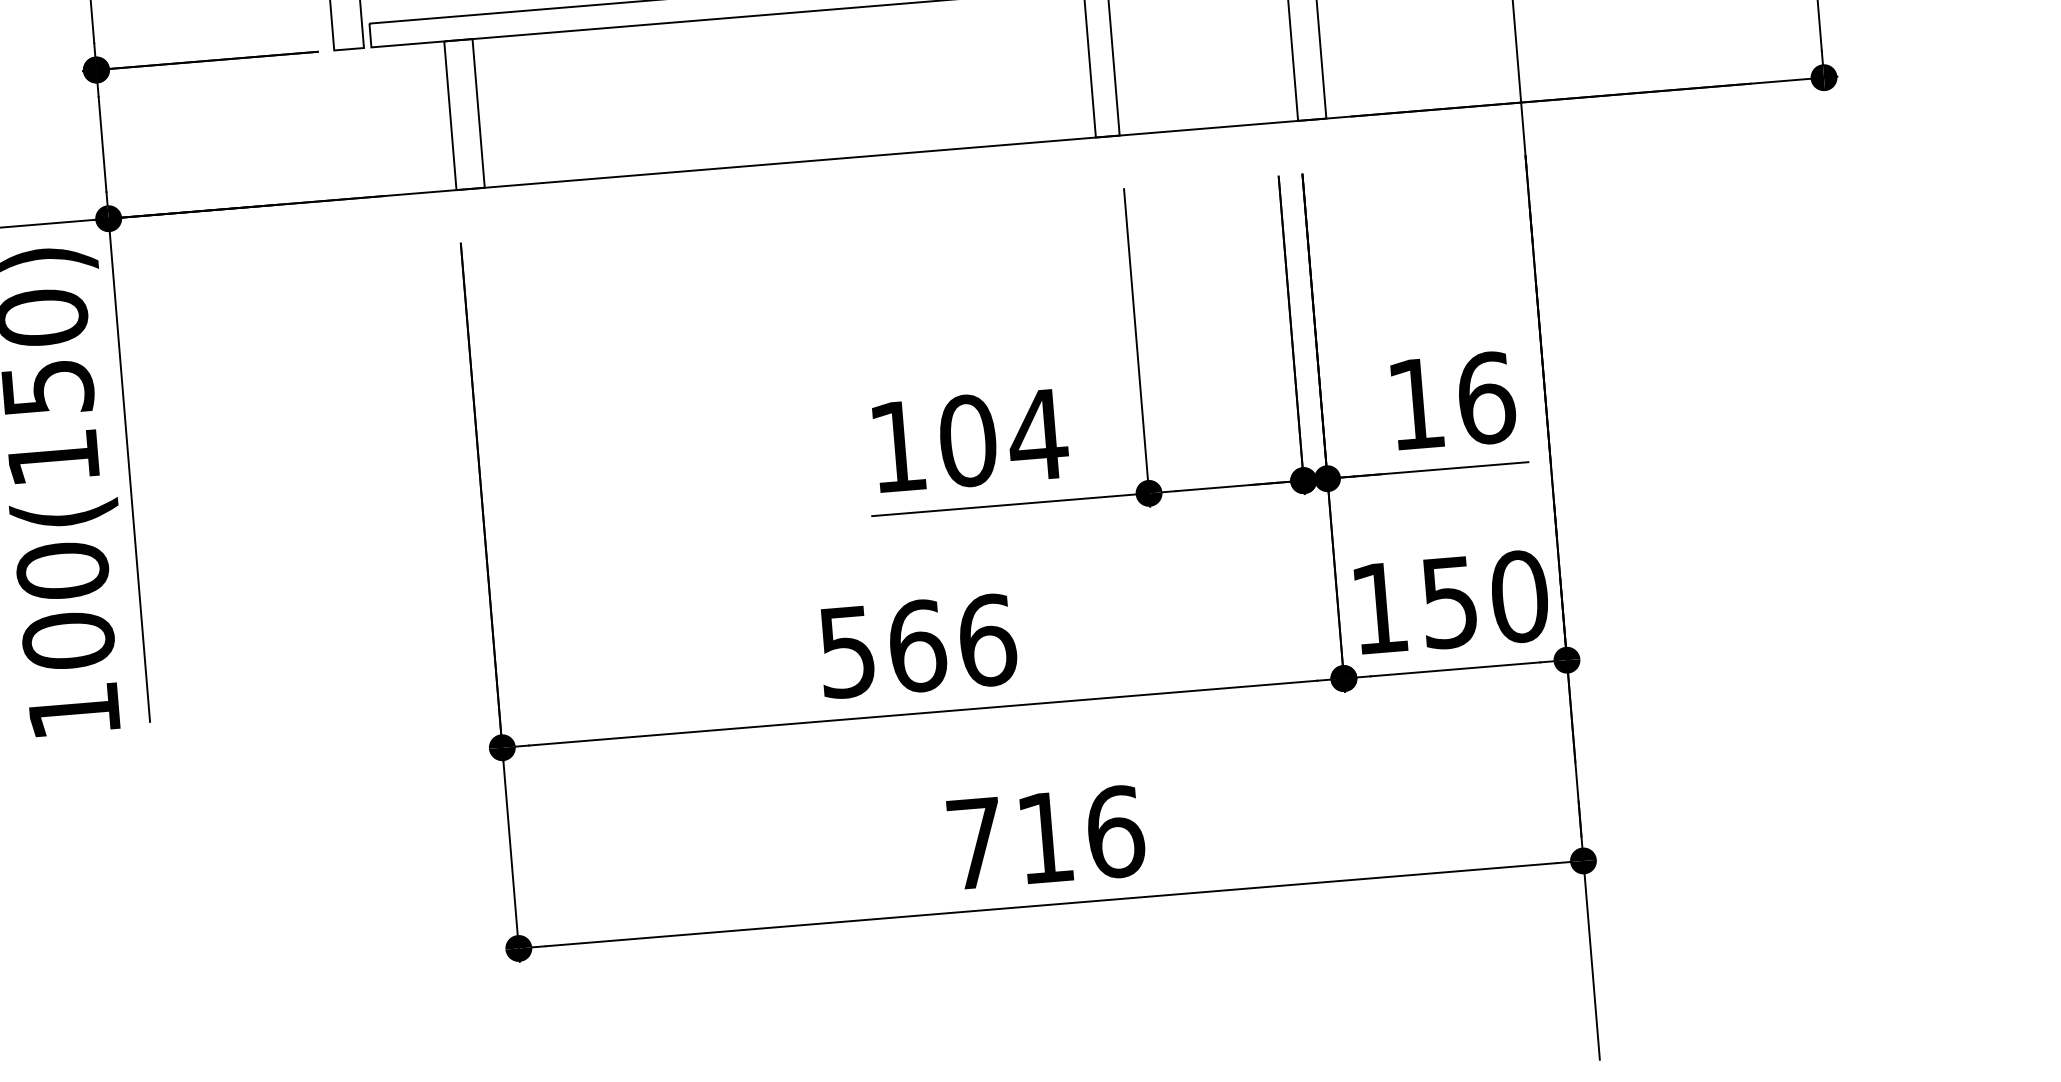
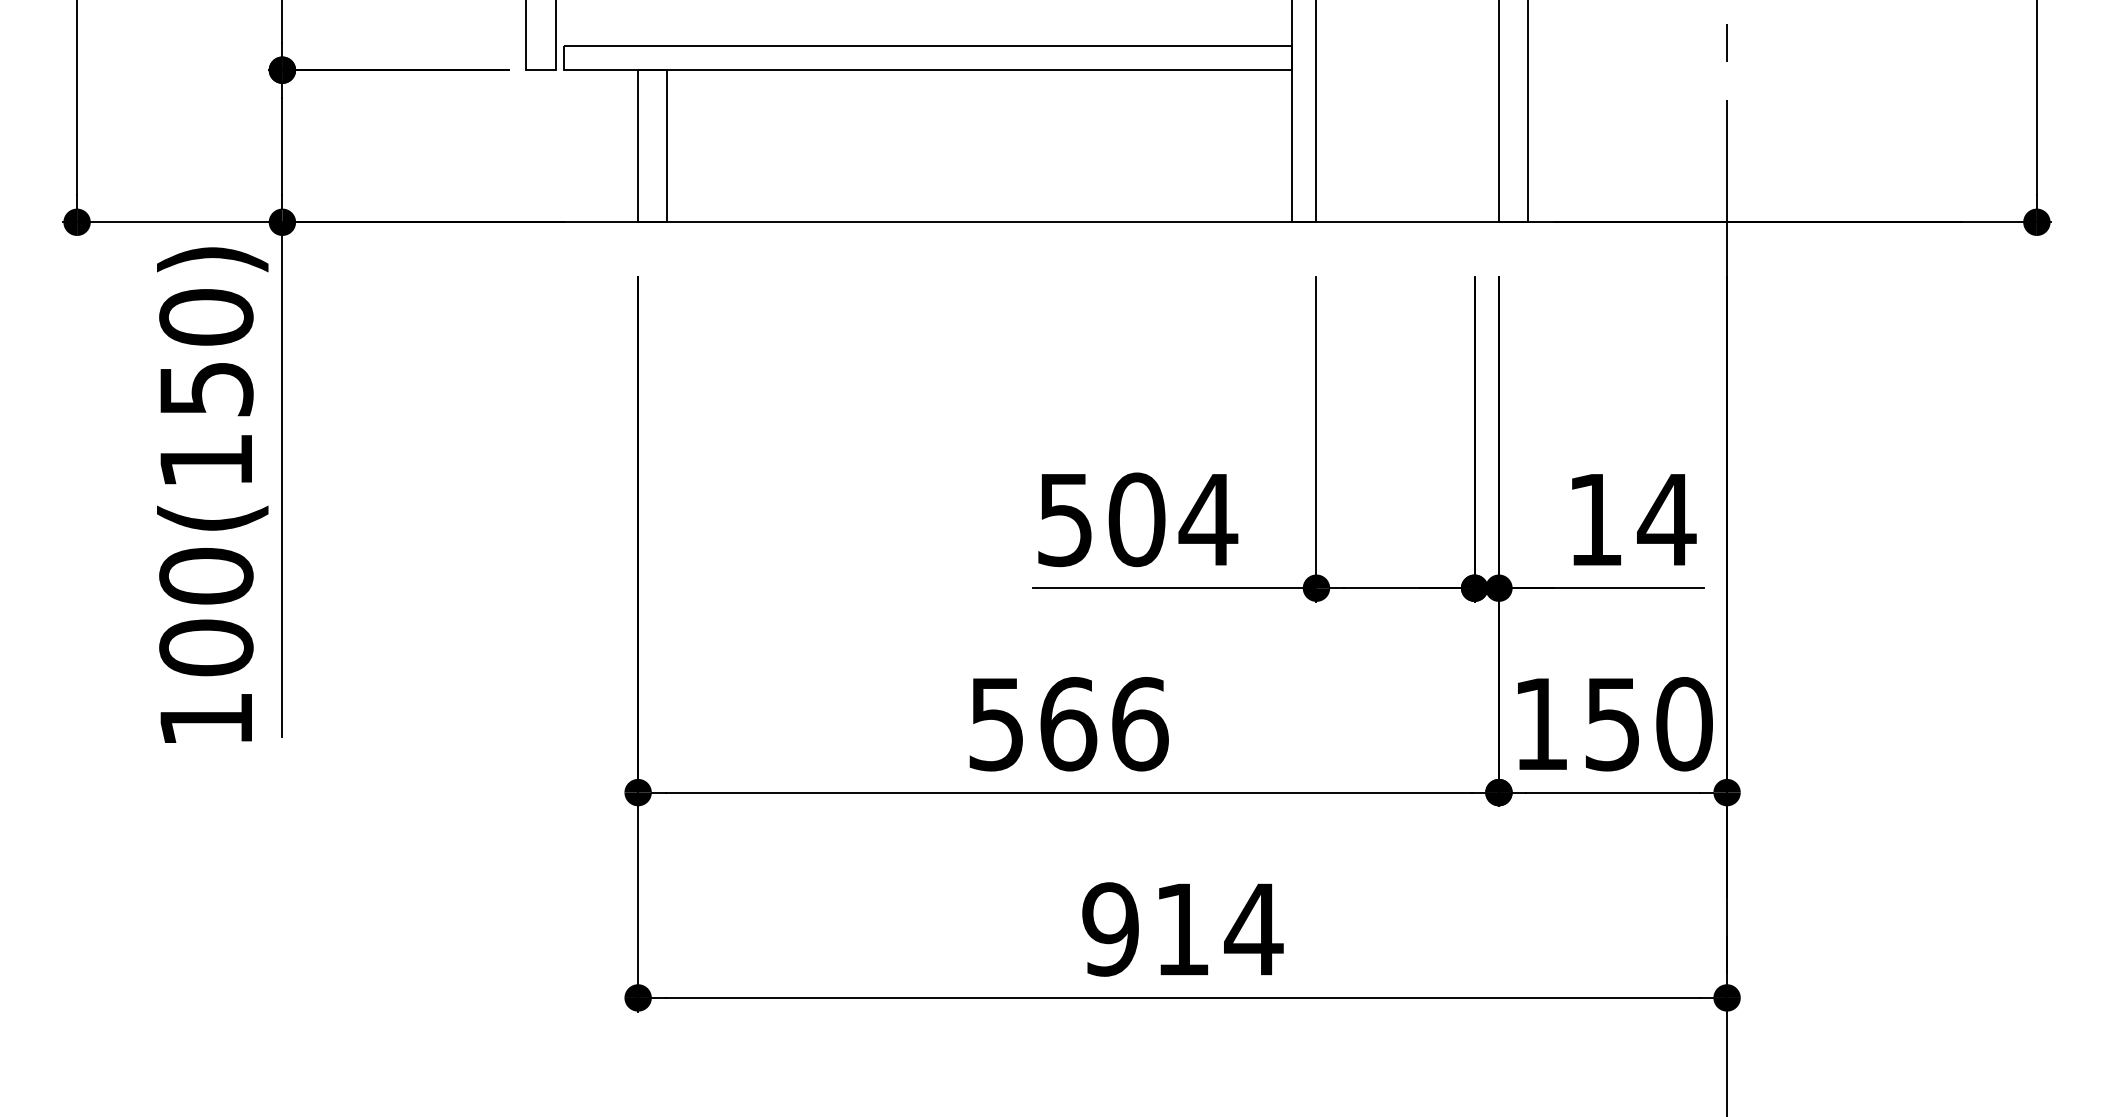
text: (1485, 398) -> (1666, 519), 16 -> 14
text: (897, 447) -> (1064, 520), 104 -> 504
text: (1045, 837) -> (1182, 929), 716 -> 914

